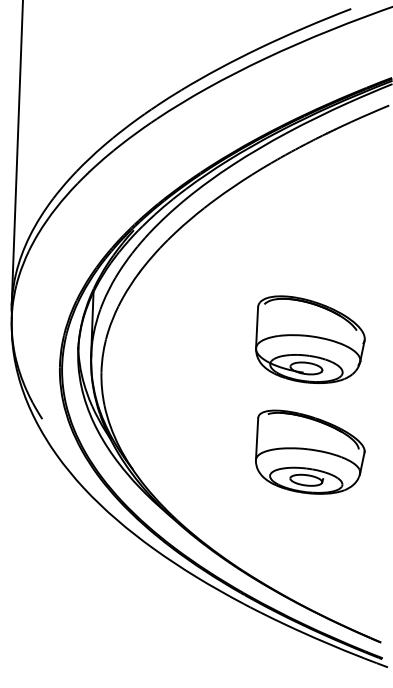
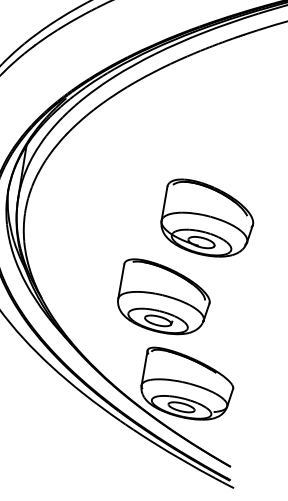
part: (310, 339) -> (207, 218), moved
part: (310, 451) -> (164, 297), moved
part: (318, 551) -> (187, 384), added

